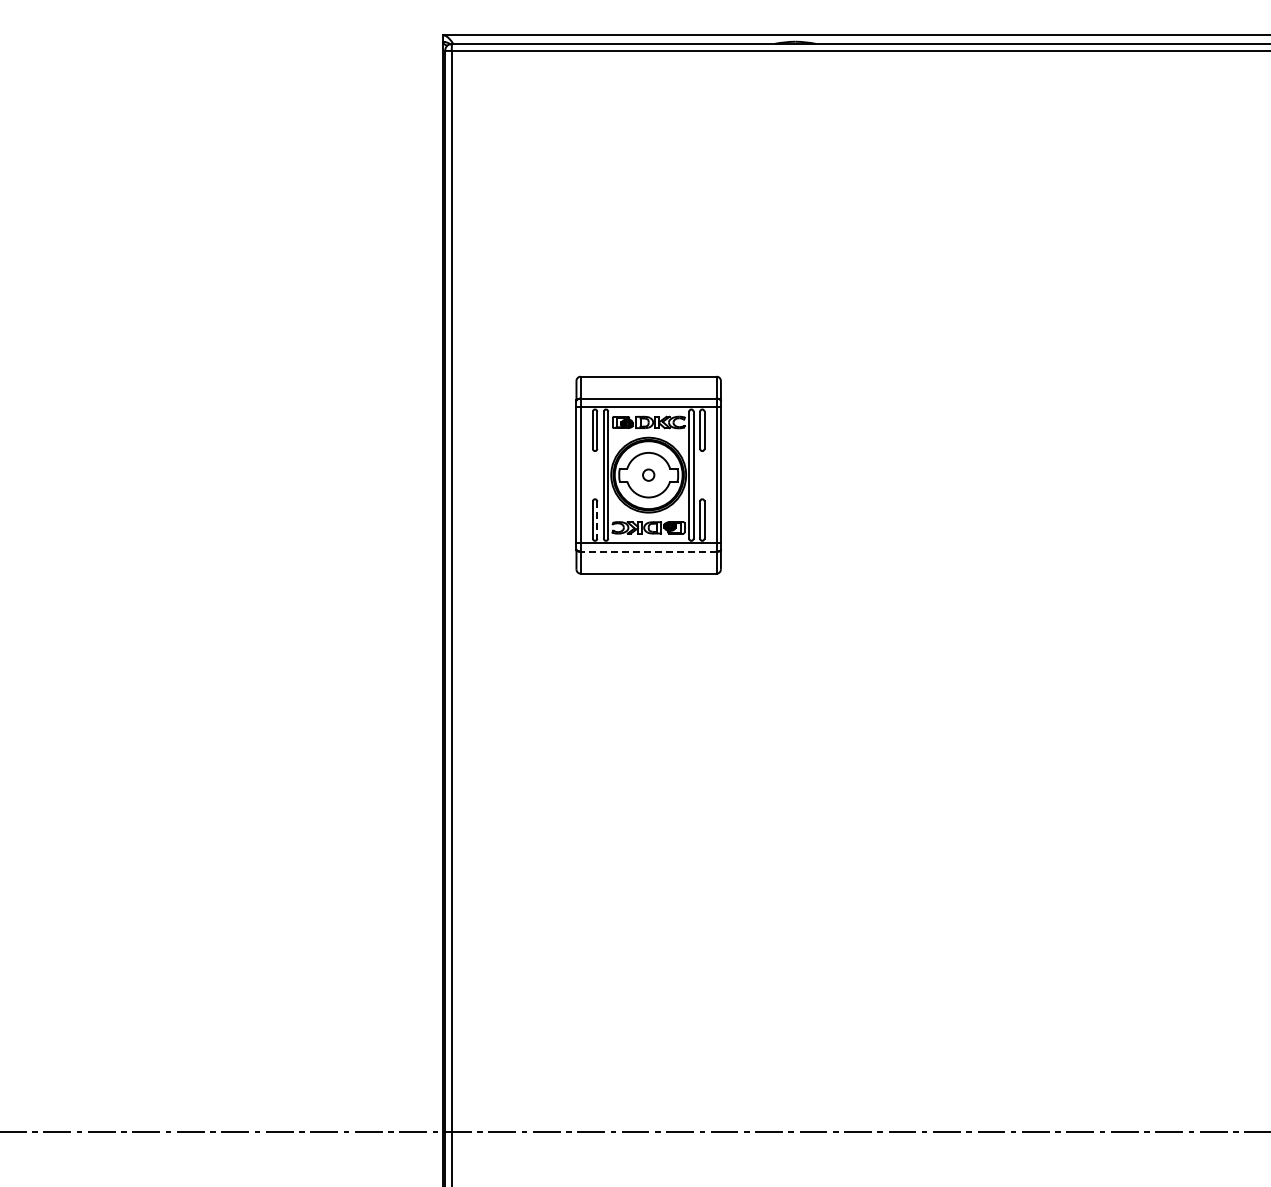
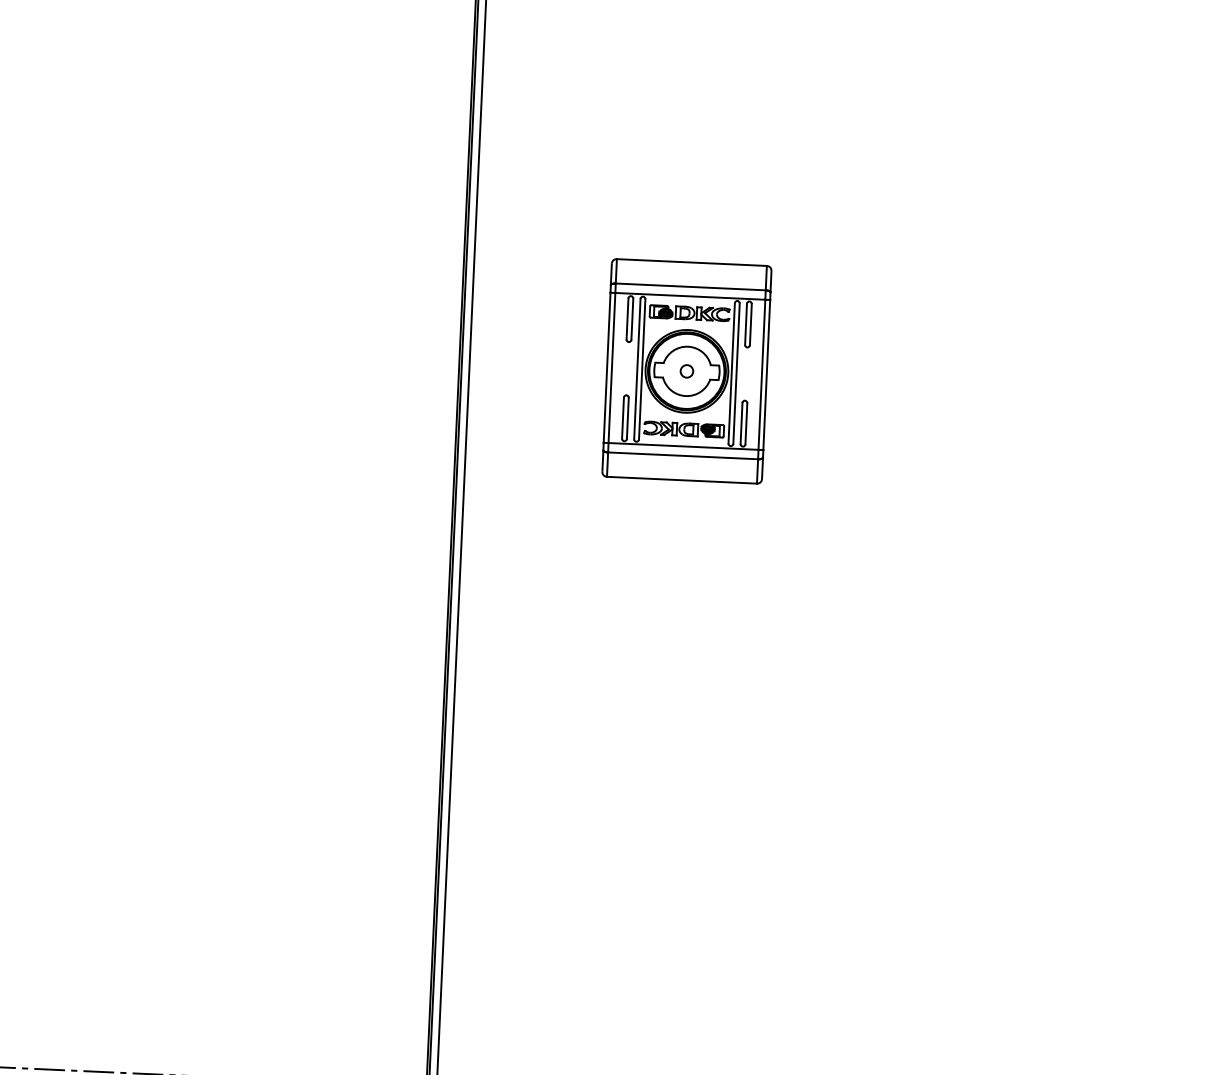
line: (597, 520) -> (628, 418), dashed -> solid
line: (648, 551) -> (682, 455), dashed -> solid

